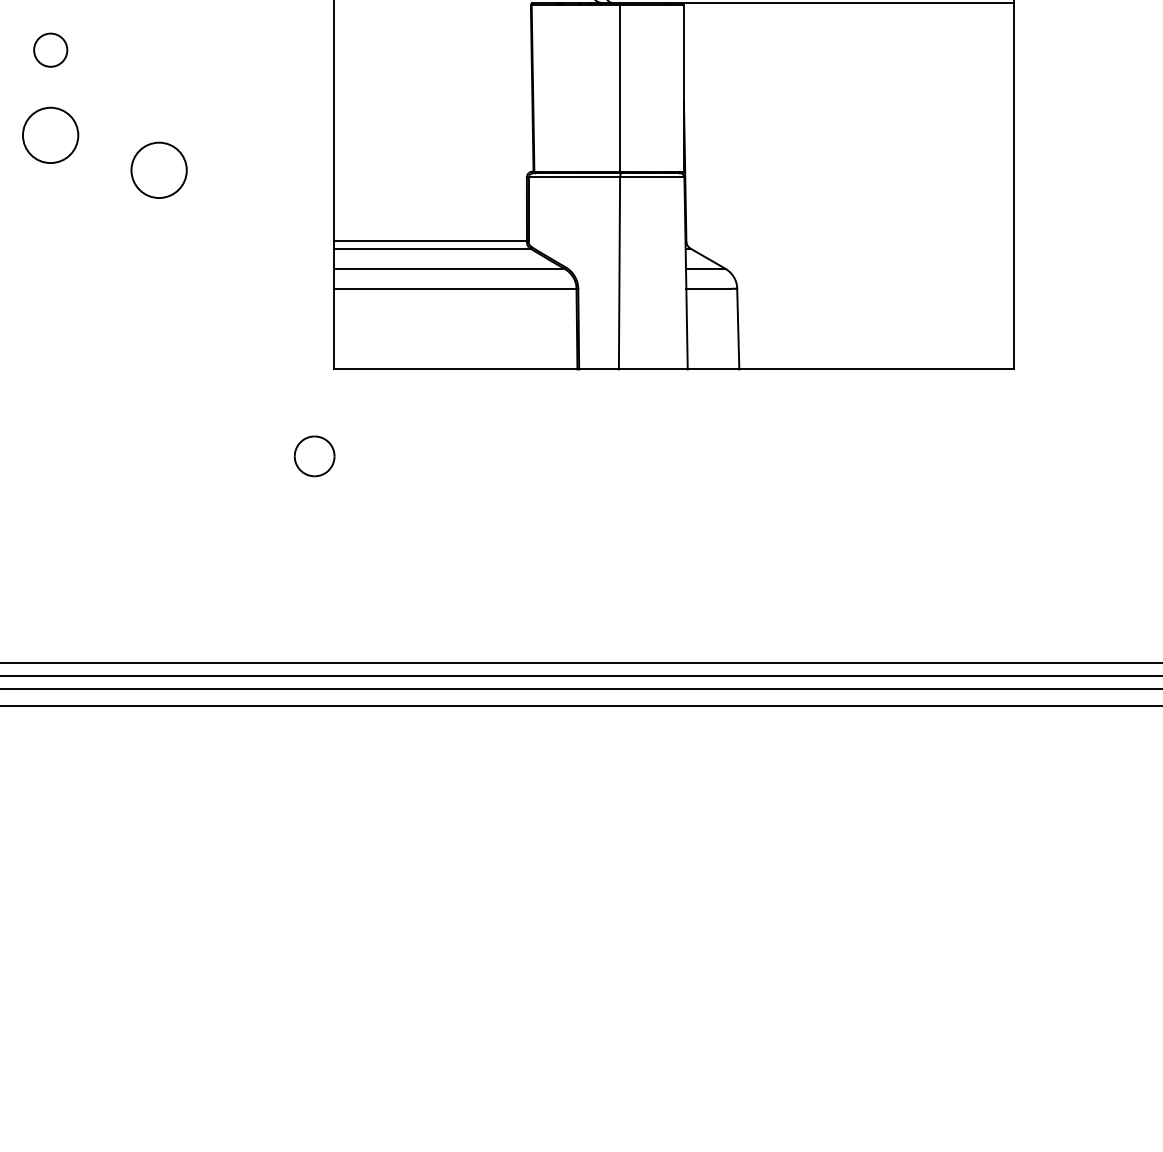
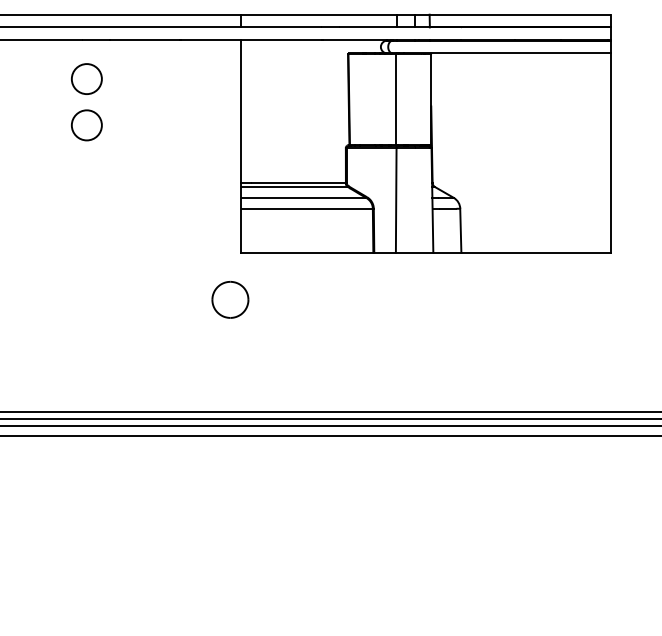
circle: (49, 49) -> (86, 78), size x1.67
circle: (158, 170) -> (145, 144), removed
part: (314, 455) -> (230, 299), size x1.67

